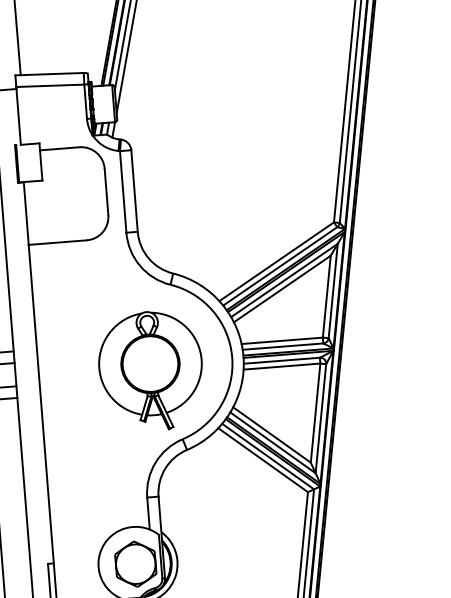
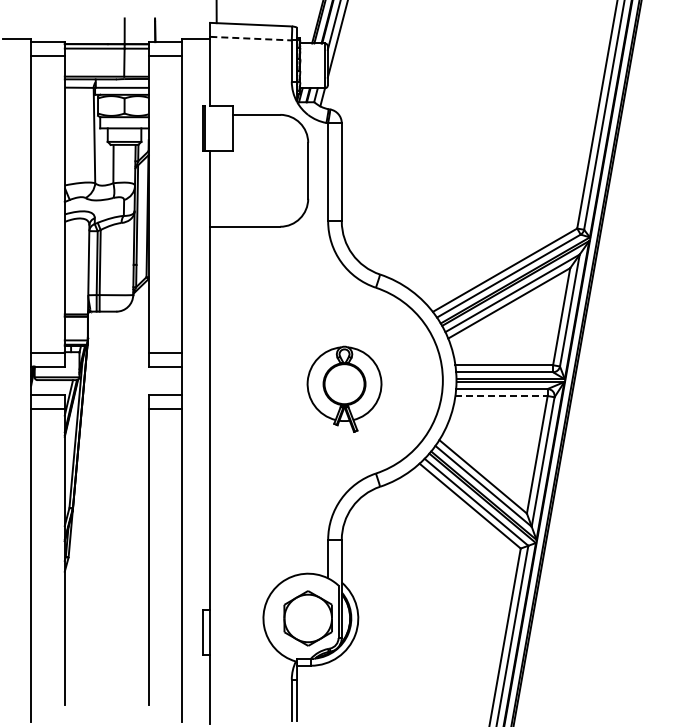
line: (50, 85) -> (251, 38), solid -> dashed
line: (282, 366) -> (502, 396), solid -> dashed
part: (150, 371) -> (344, 389), size x0.6

